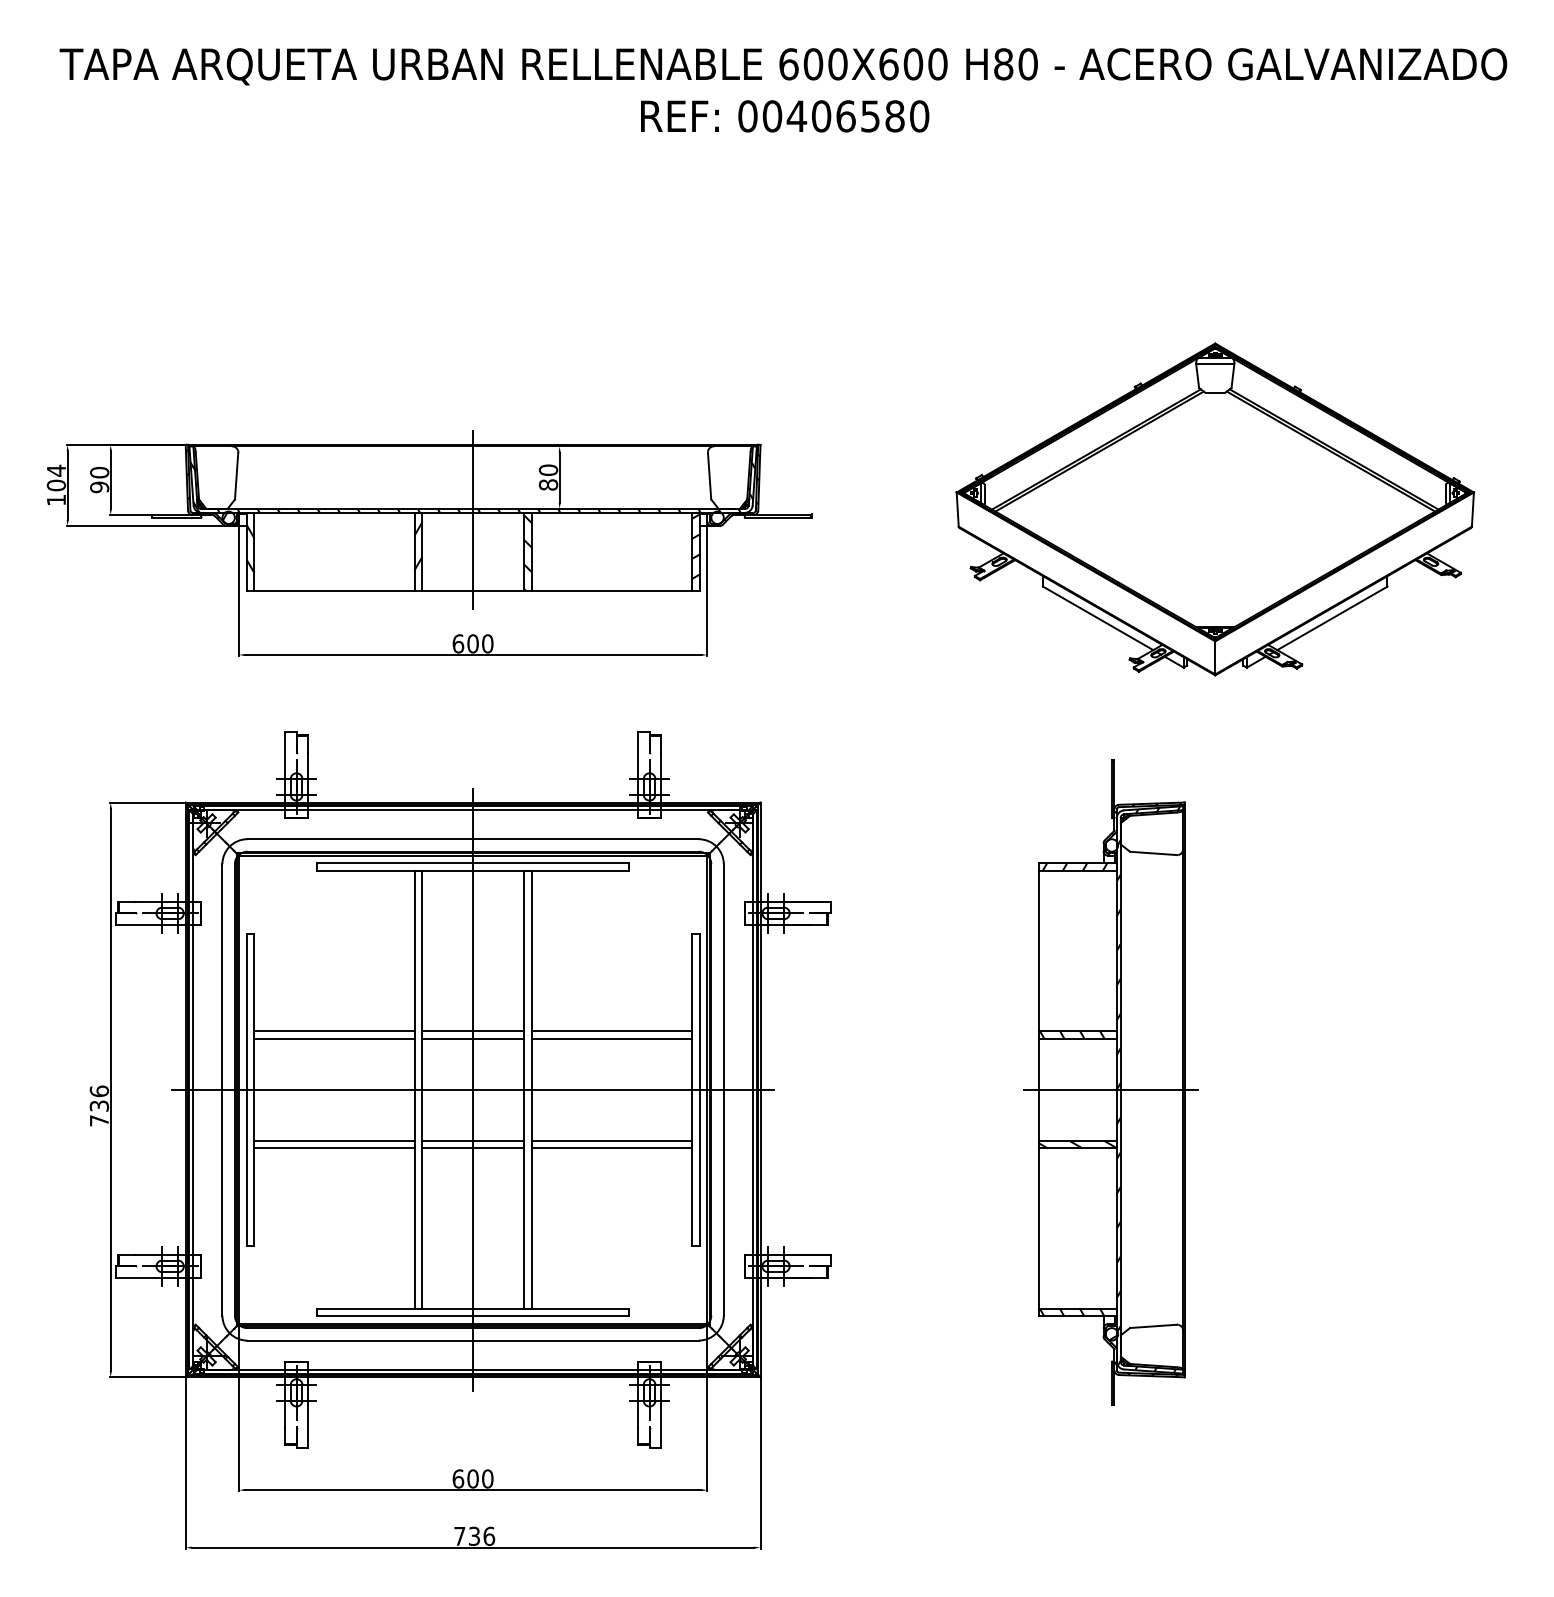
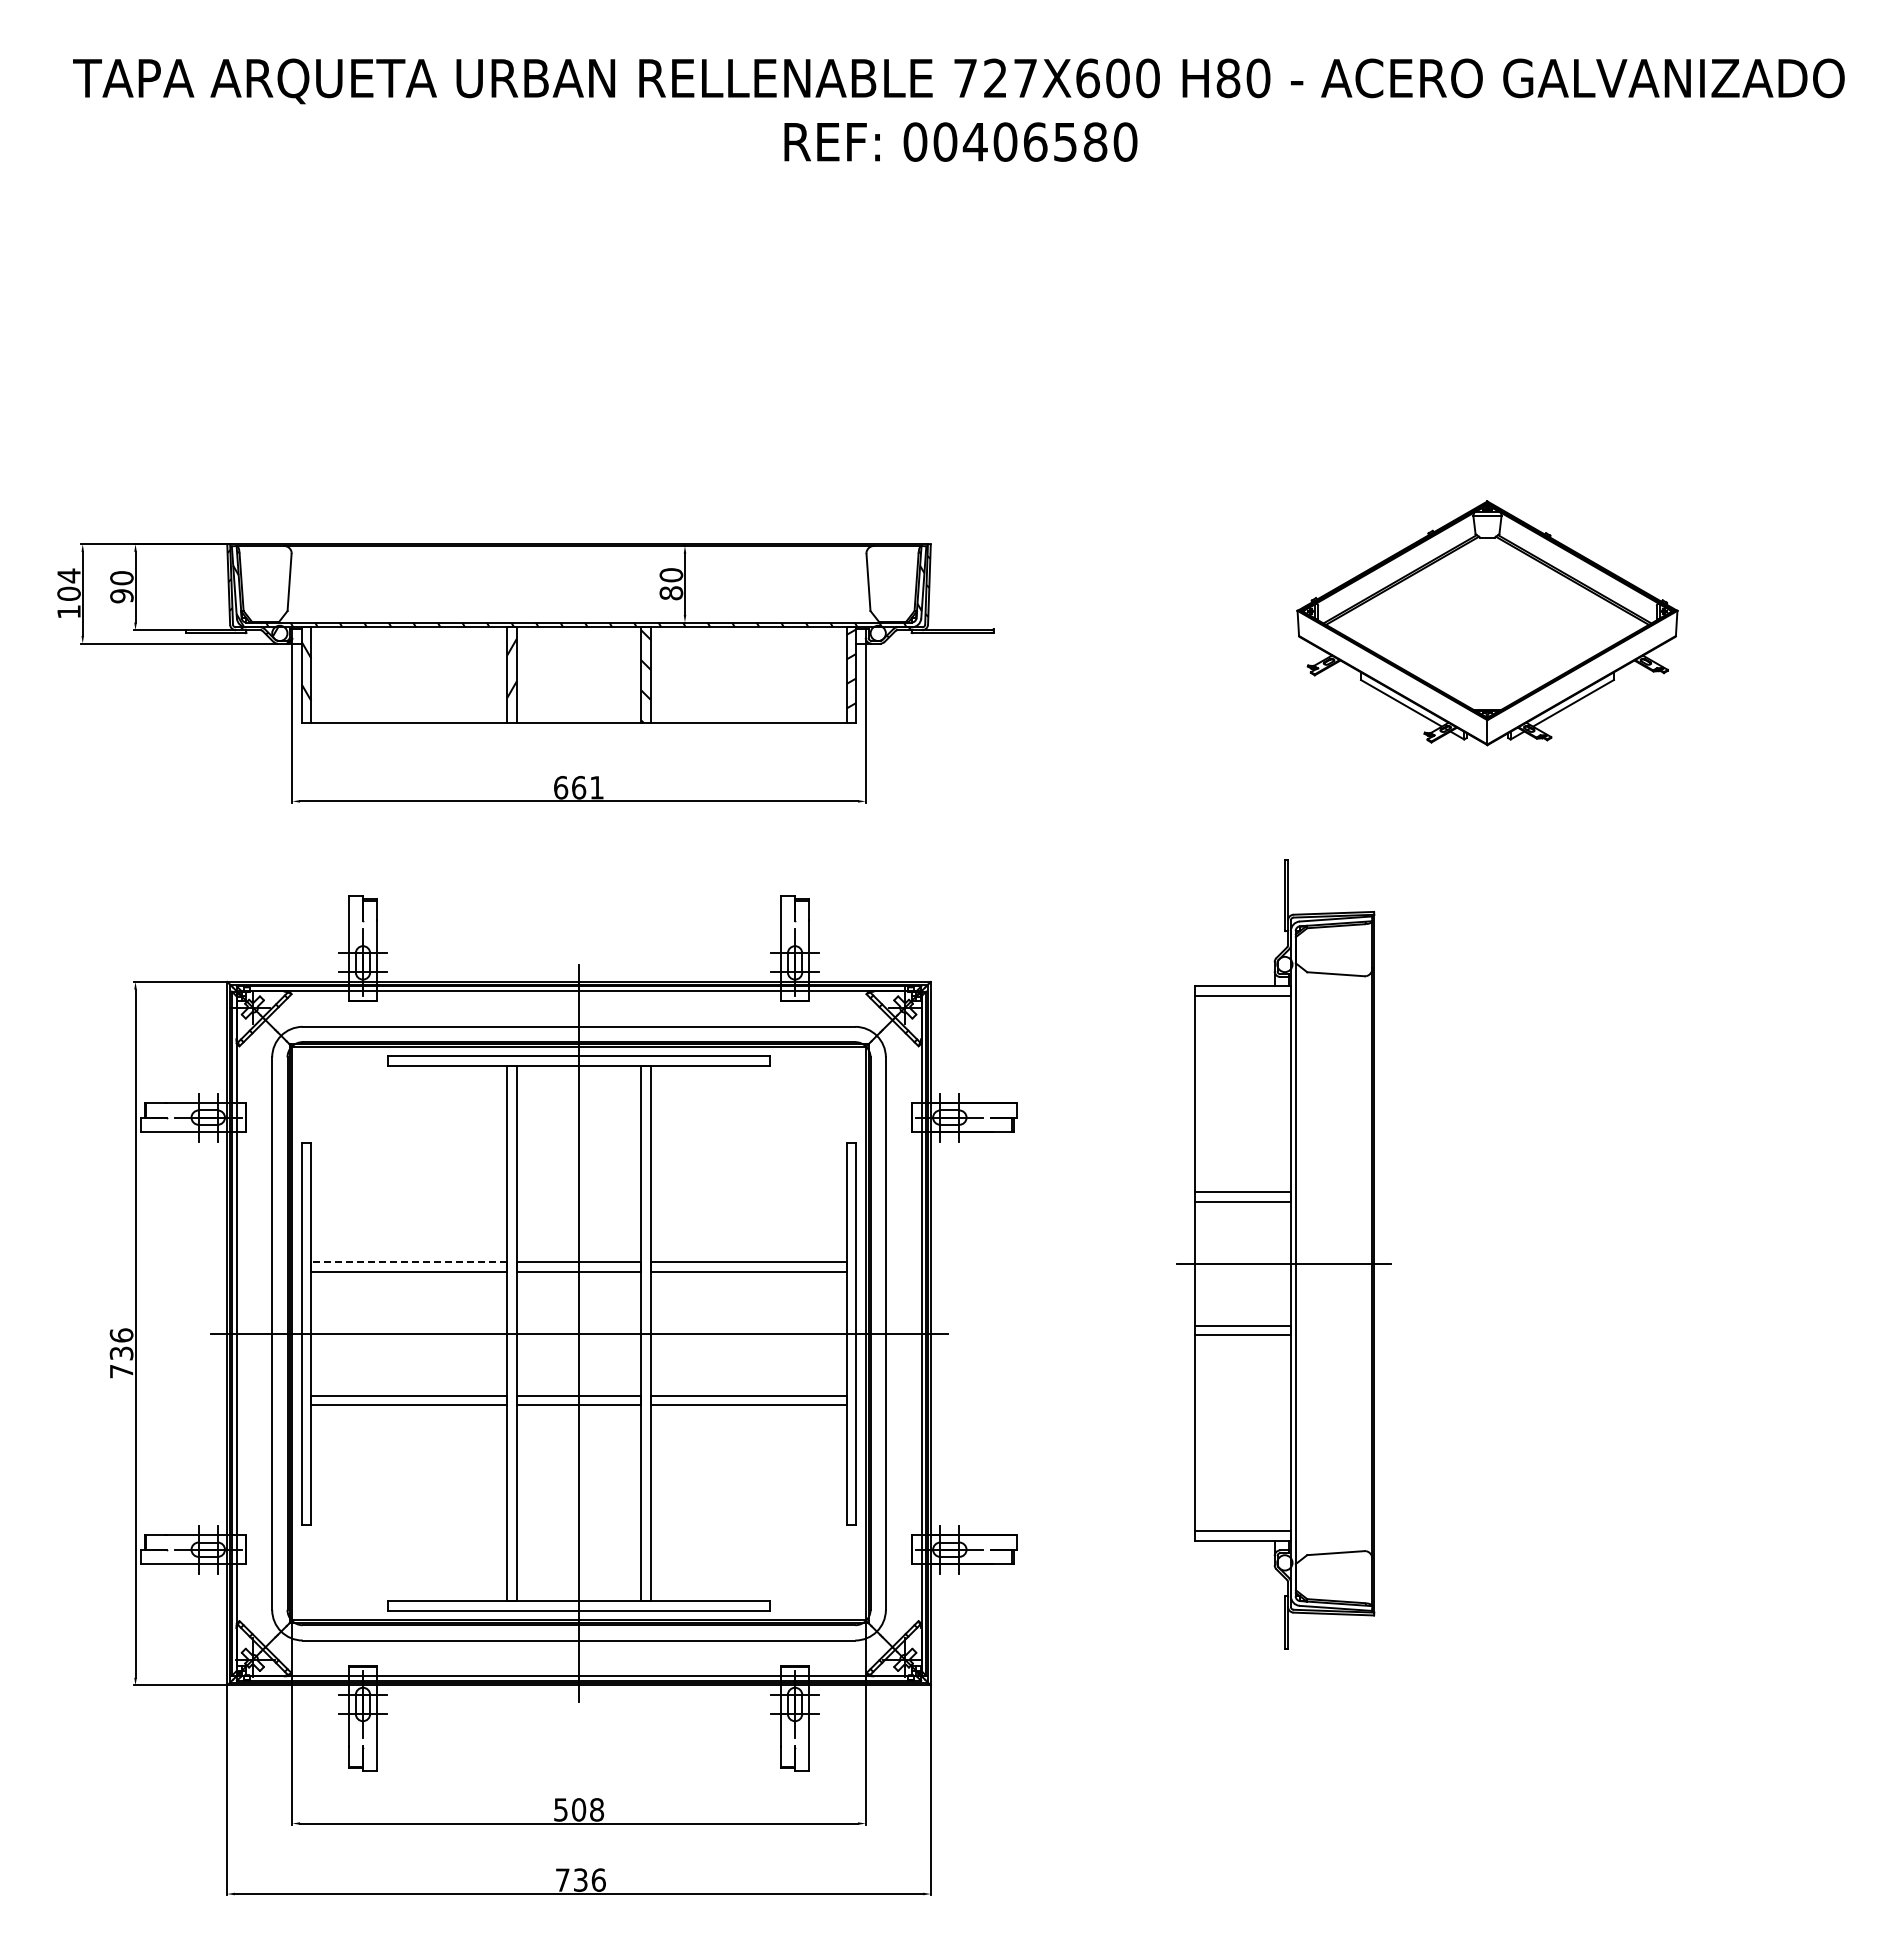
text: (813, 64) -> (995, 78), 600X600 -> 727X600
part: (1215, 509) -> (1487, 623), size x0.6
line: (473, 520) -> (579, 636), removed
text: (480, 643) -> (588, 787), 600 -> 661
line: (334, 1030) -> (409, 1261), solid -> dashed
part: (1110, 1082) -> (1283, 1254), moved
text: (473, 1478) -> (579, 1809), 600 -> 508

